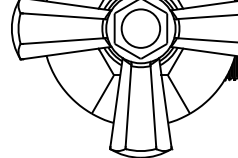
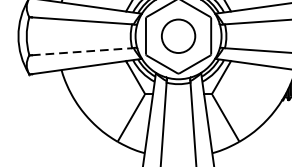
circle: (140, 28) -> (178, 36), size x0.7
line: (63, 41) -> (82, 52), solid -> dashed

